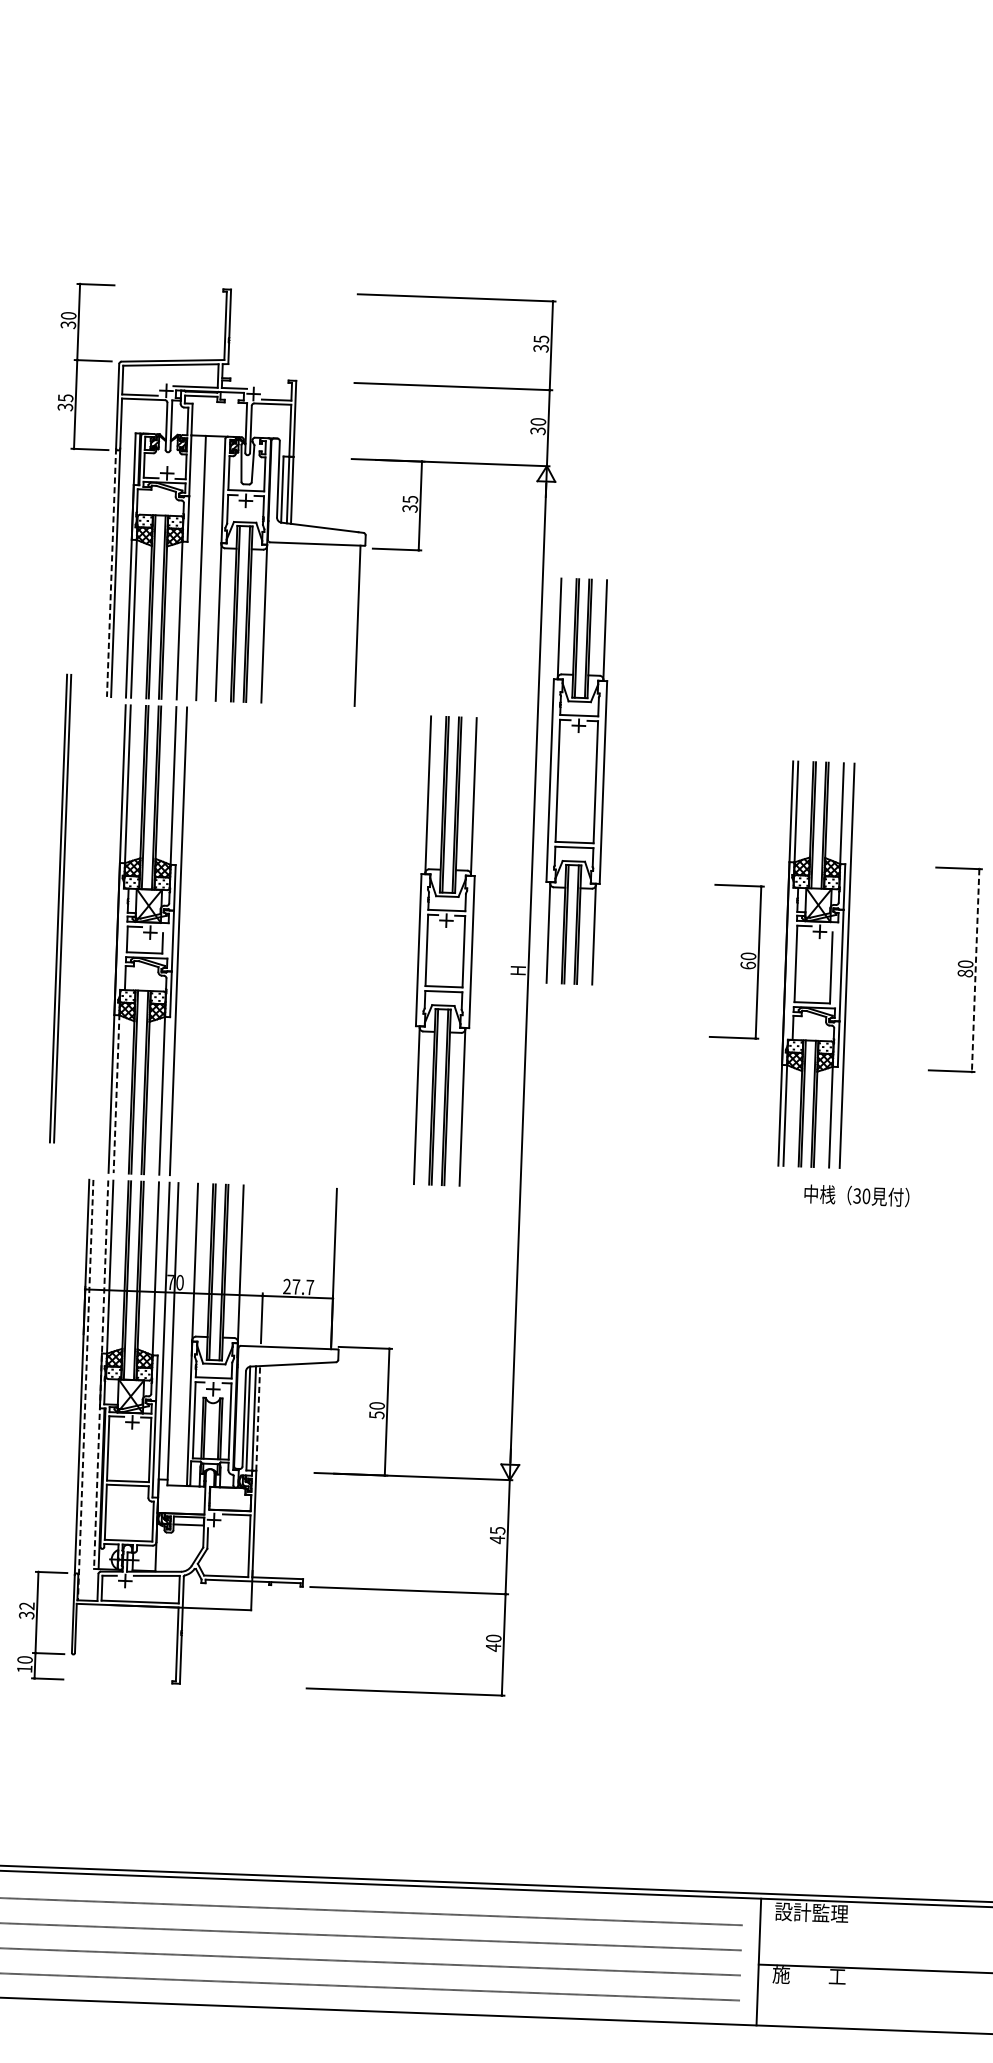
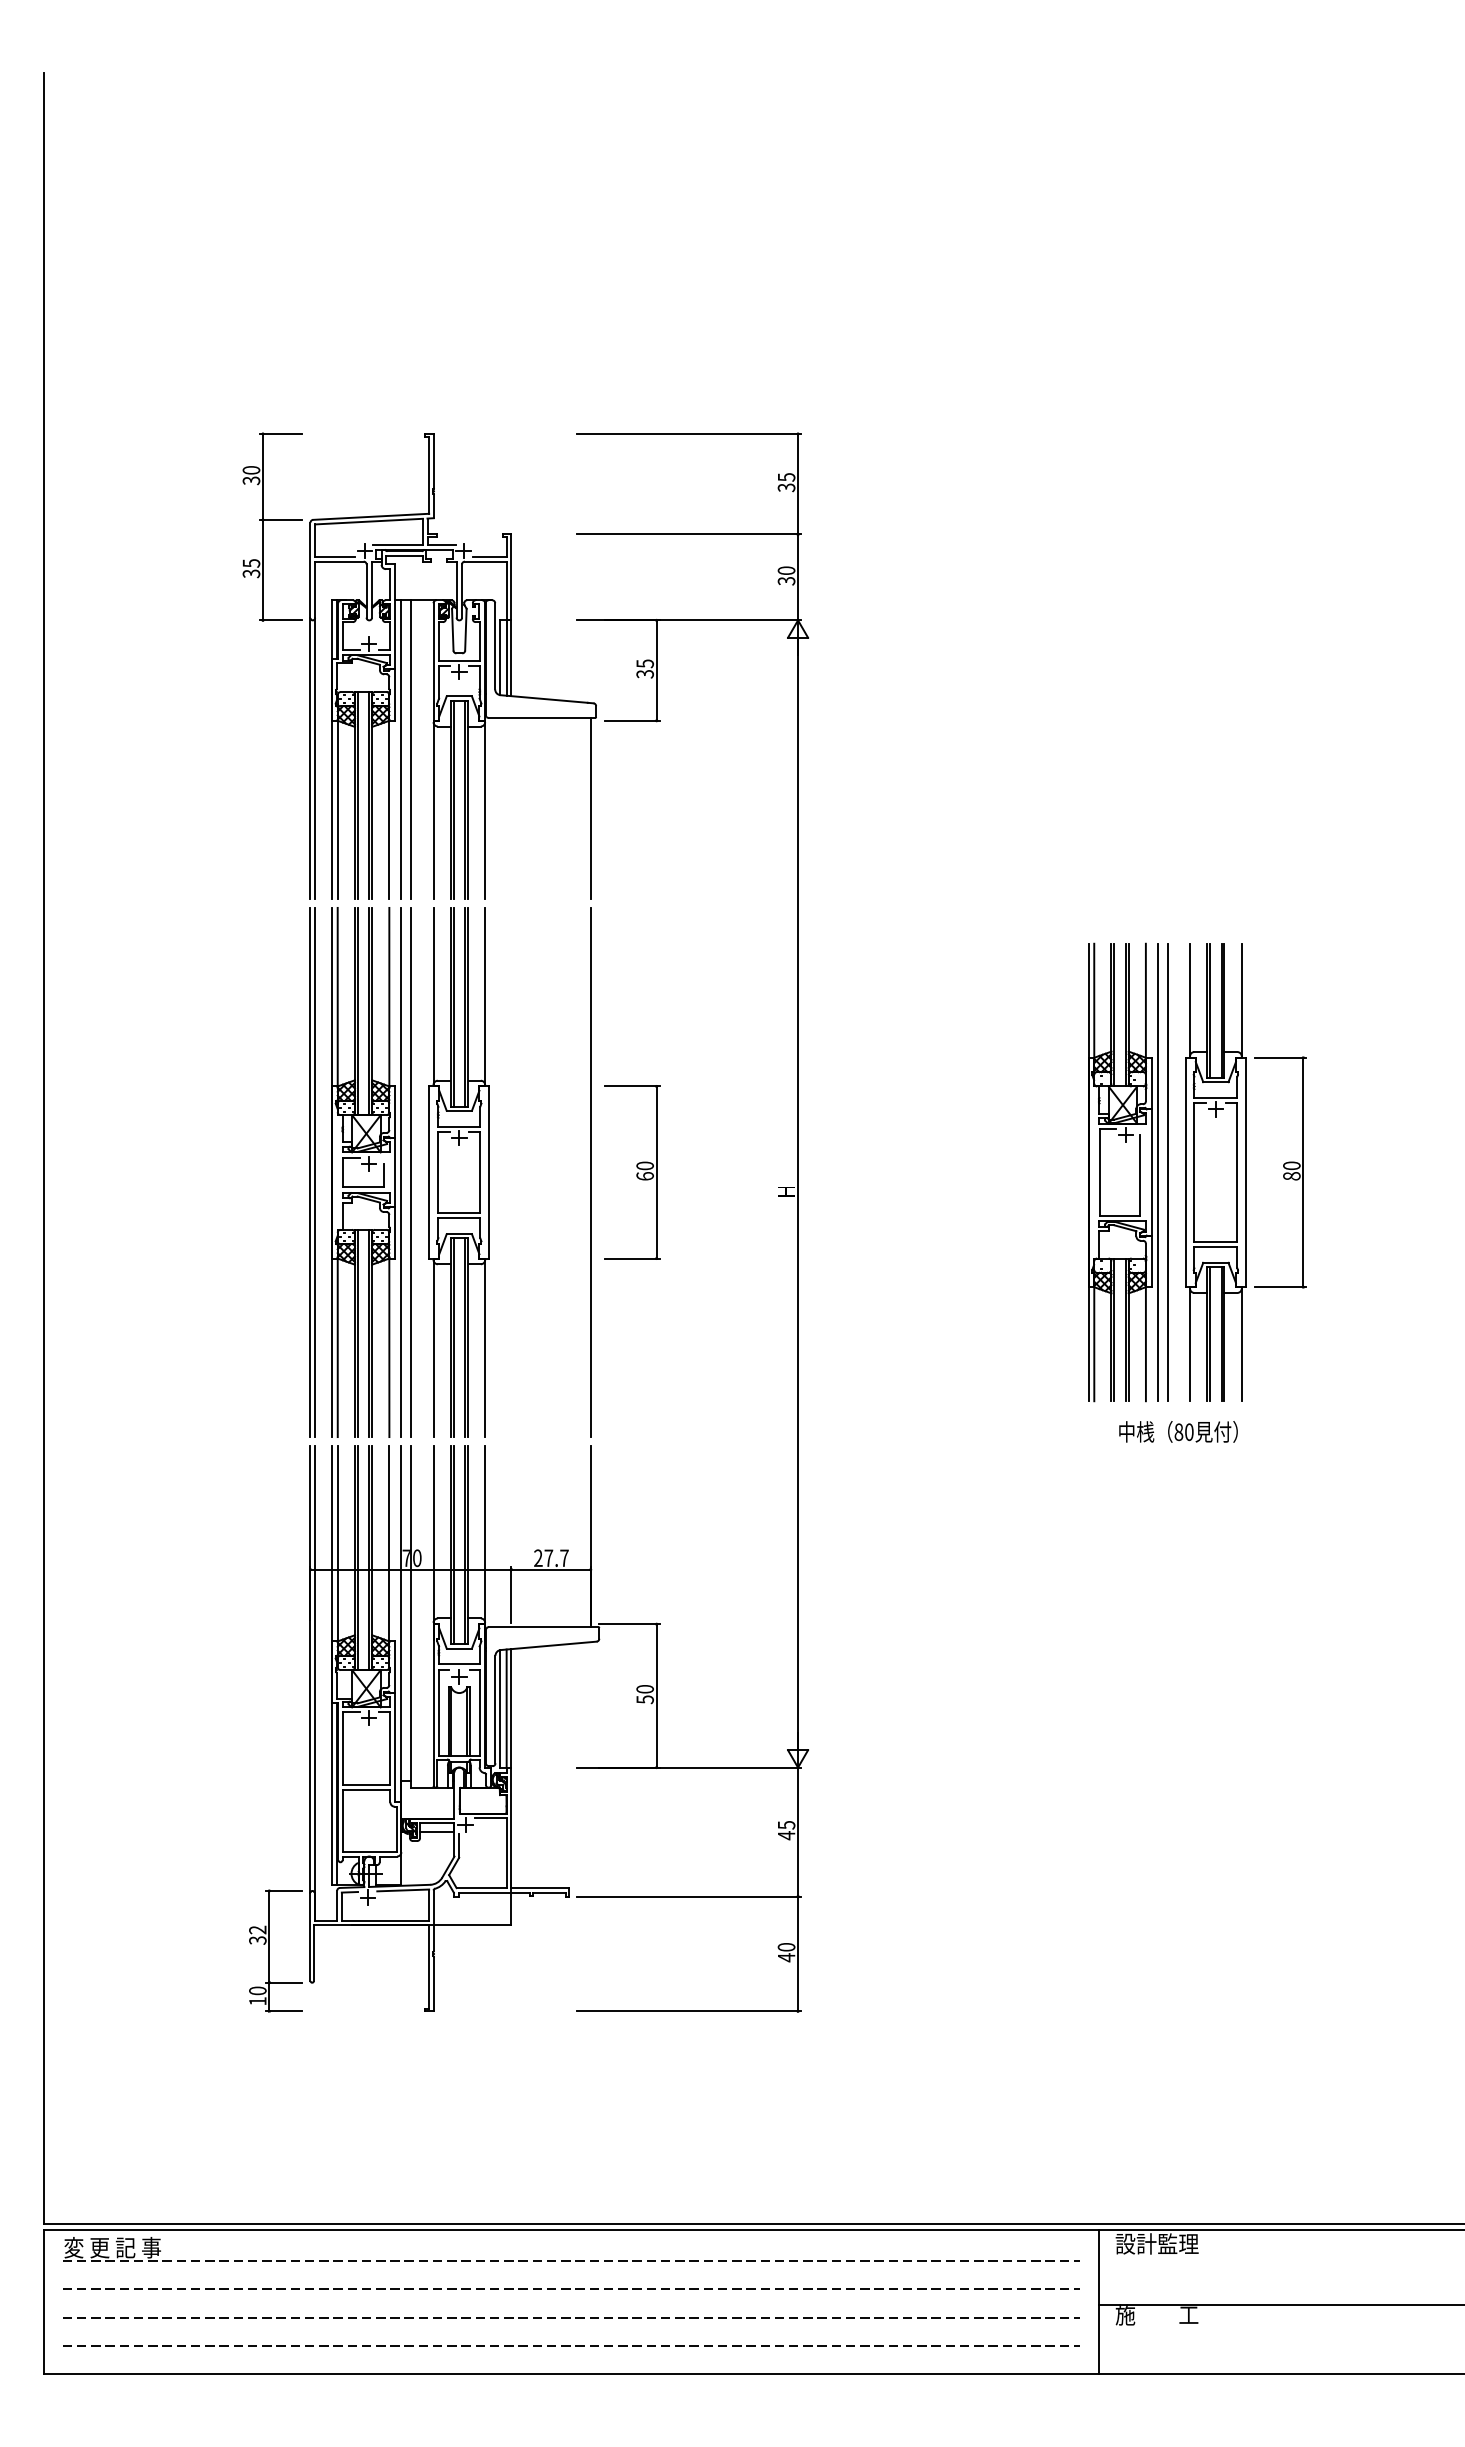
line: (192, 567) -> (401, 749), added
line: (111, 572) -> (310, 758), dashed -> solid
part: (576, 781) -> (1215, 1172), moved
part: (60, 908) -> (312, 1172), moved
line: (187, 941) -> (411, 1172), added
line: (345, 947) -> (590, 1172), added
part: (444, 951) -> (458, 1172), moved
part: (737, 961) -> (632, 1172), moved
line: (855, 966) -> (1167, 1172), added
line: (975, 970) -> (1303, 1172), dashed -> solid
line: (116, 1093) -> (337, 1347), dashed -> solid
text: (856, 1195) -> (1178, 1431), 30 -> 80
line: (101, 1374) -> (332, 1665), dashed -> solid
line: (86, 1390) -> (315, 1683), dashed -> solid
line: (258, 1417) -> (511, 1707), dashed -> solid

